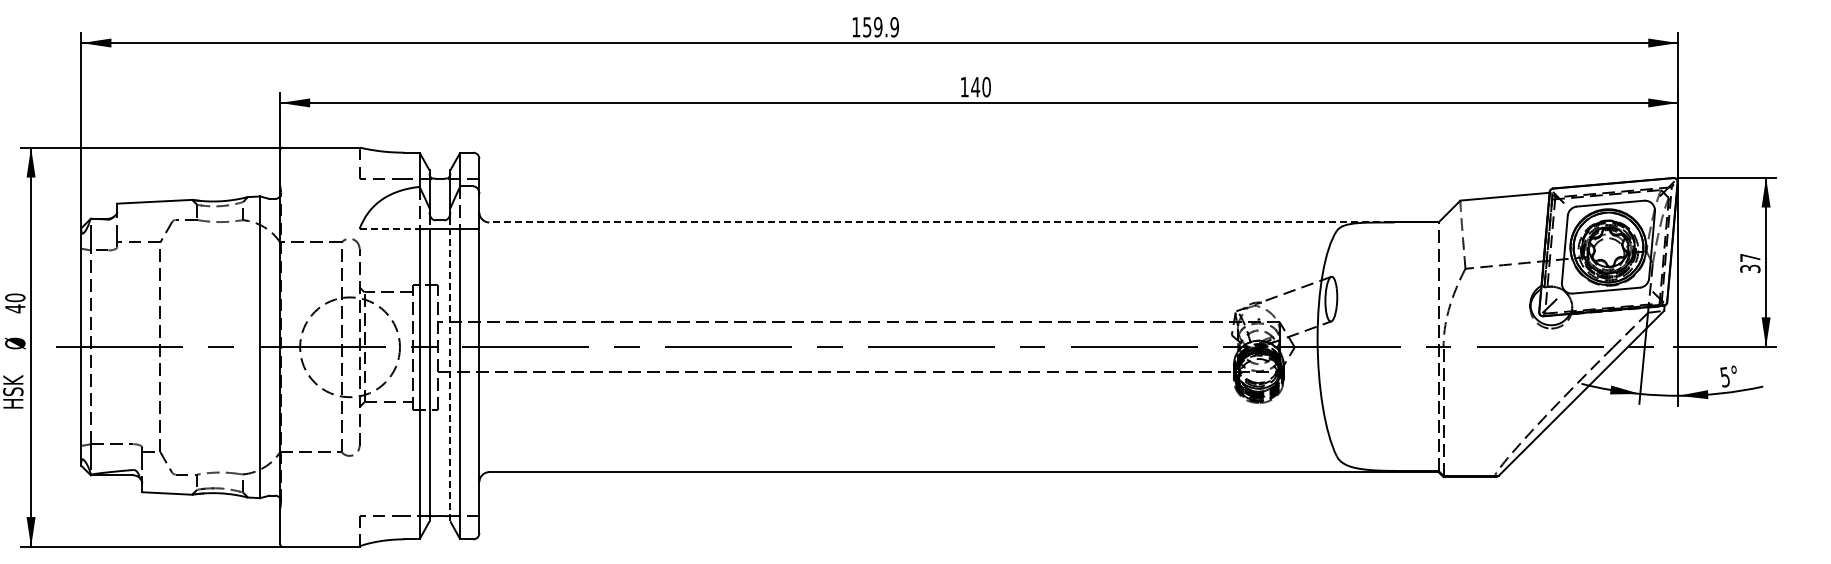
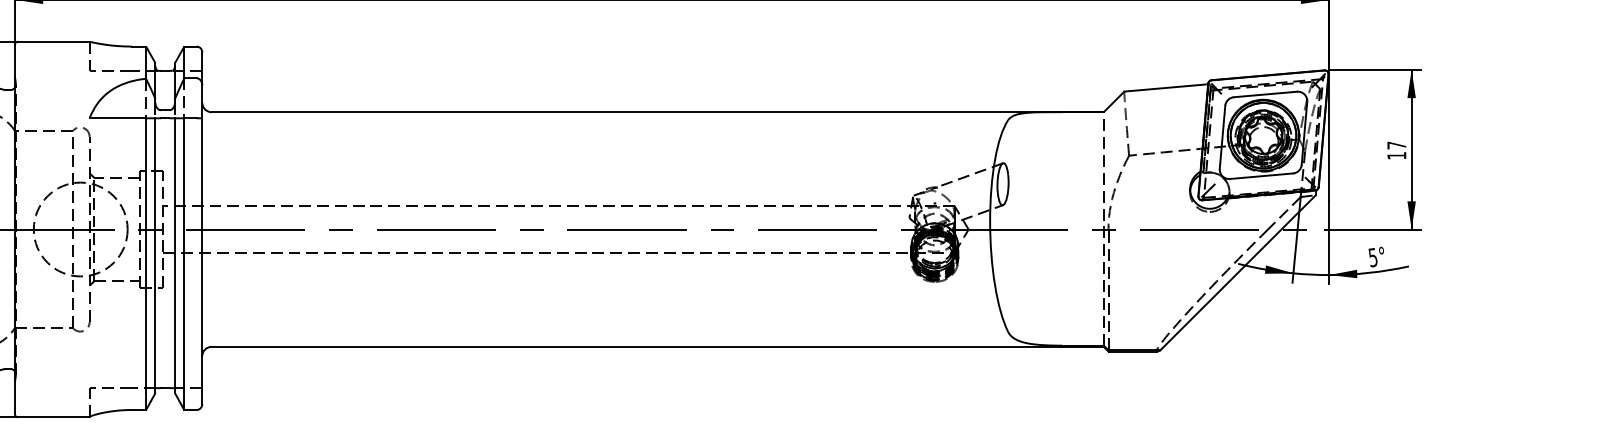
line: (940, 222) -> (635, 112), dashed -> solid
line: (390, 228) -> (118, 117), dashed -> solid
text: (1750, 268) -> (1397, 155), 37 -> 17
line: (450, 374) -> (175, 255), dashed -> solid

